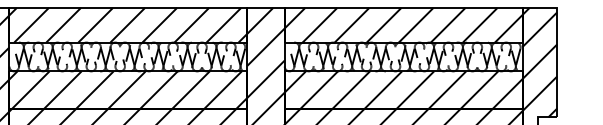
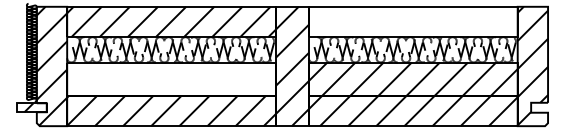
hatch: (402, 24) -> (412, 21), removed
hatch: (128, 89) -> (171, 78), removed

